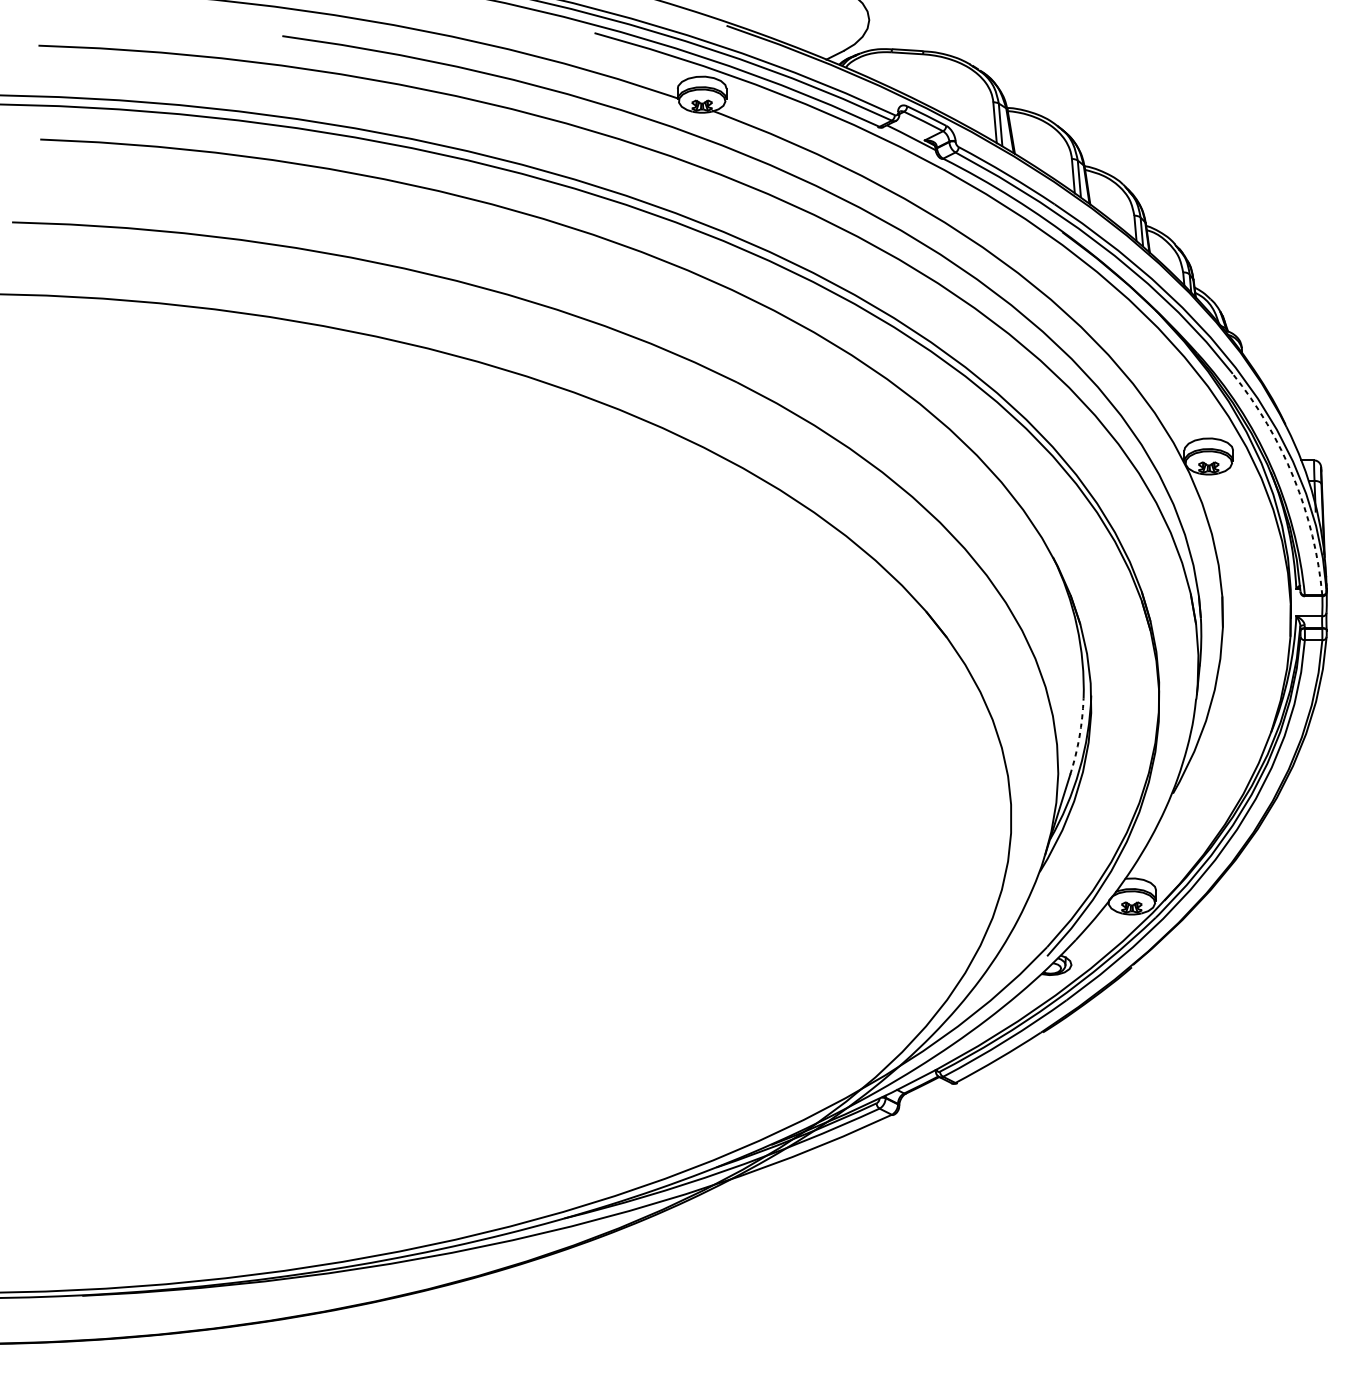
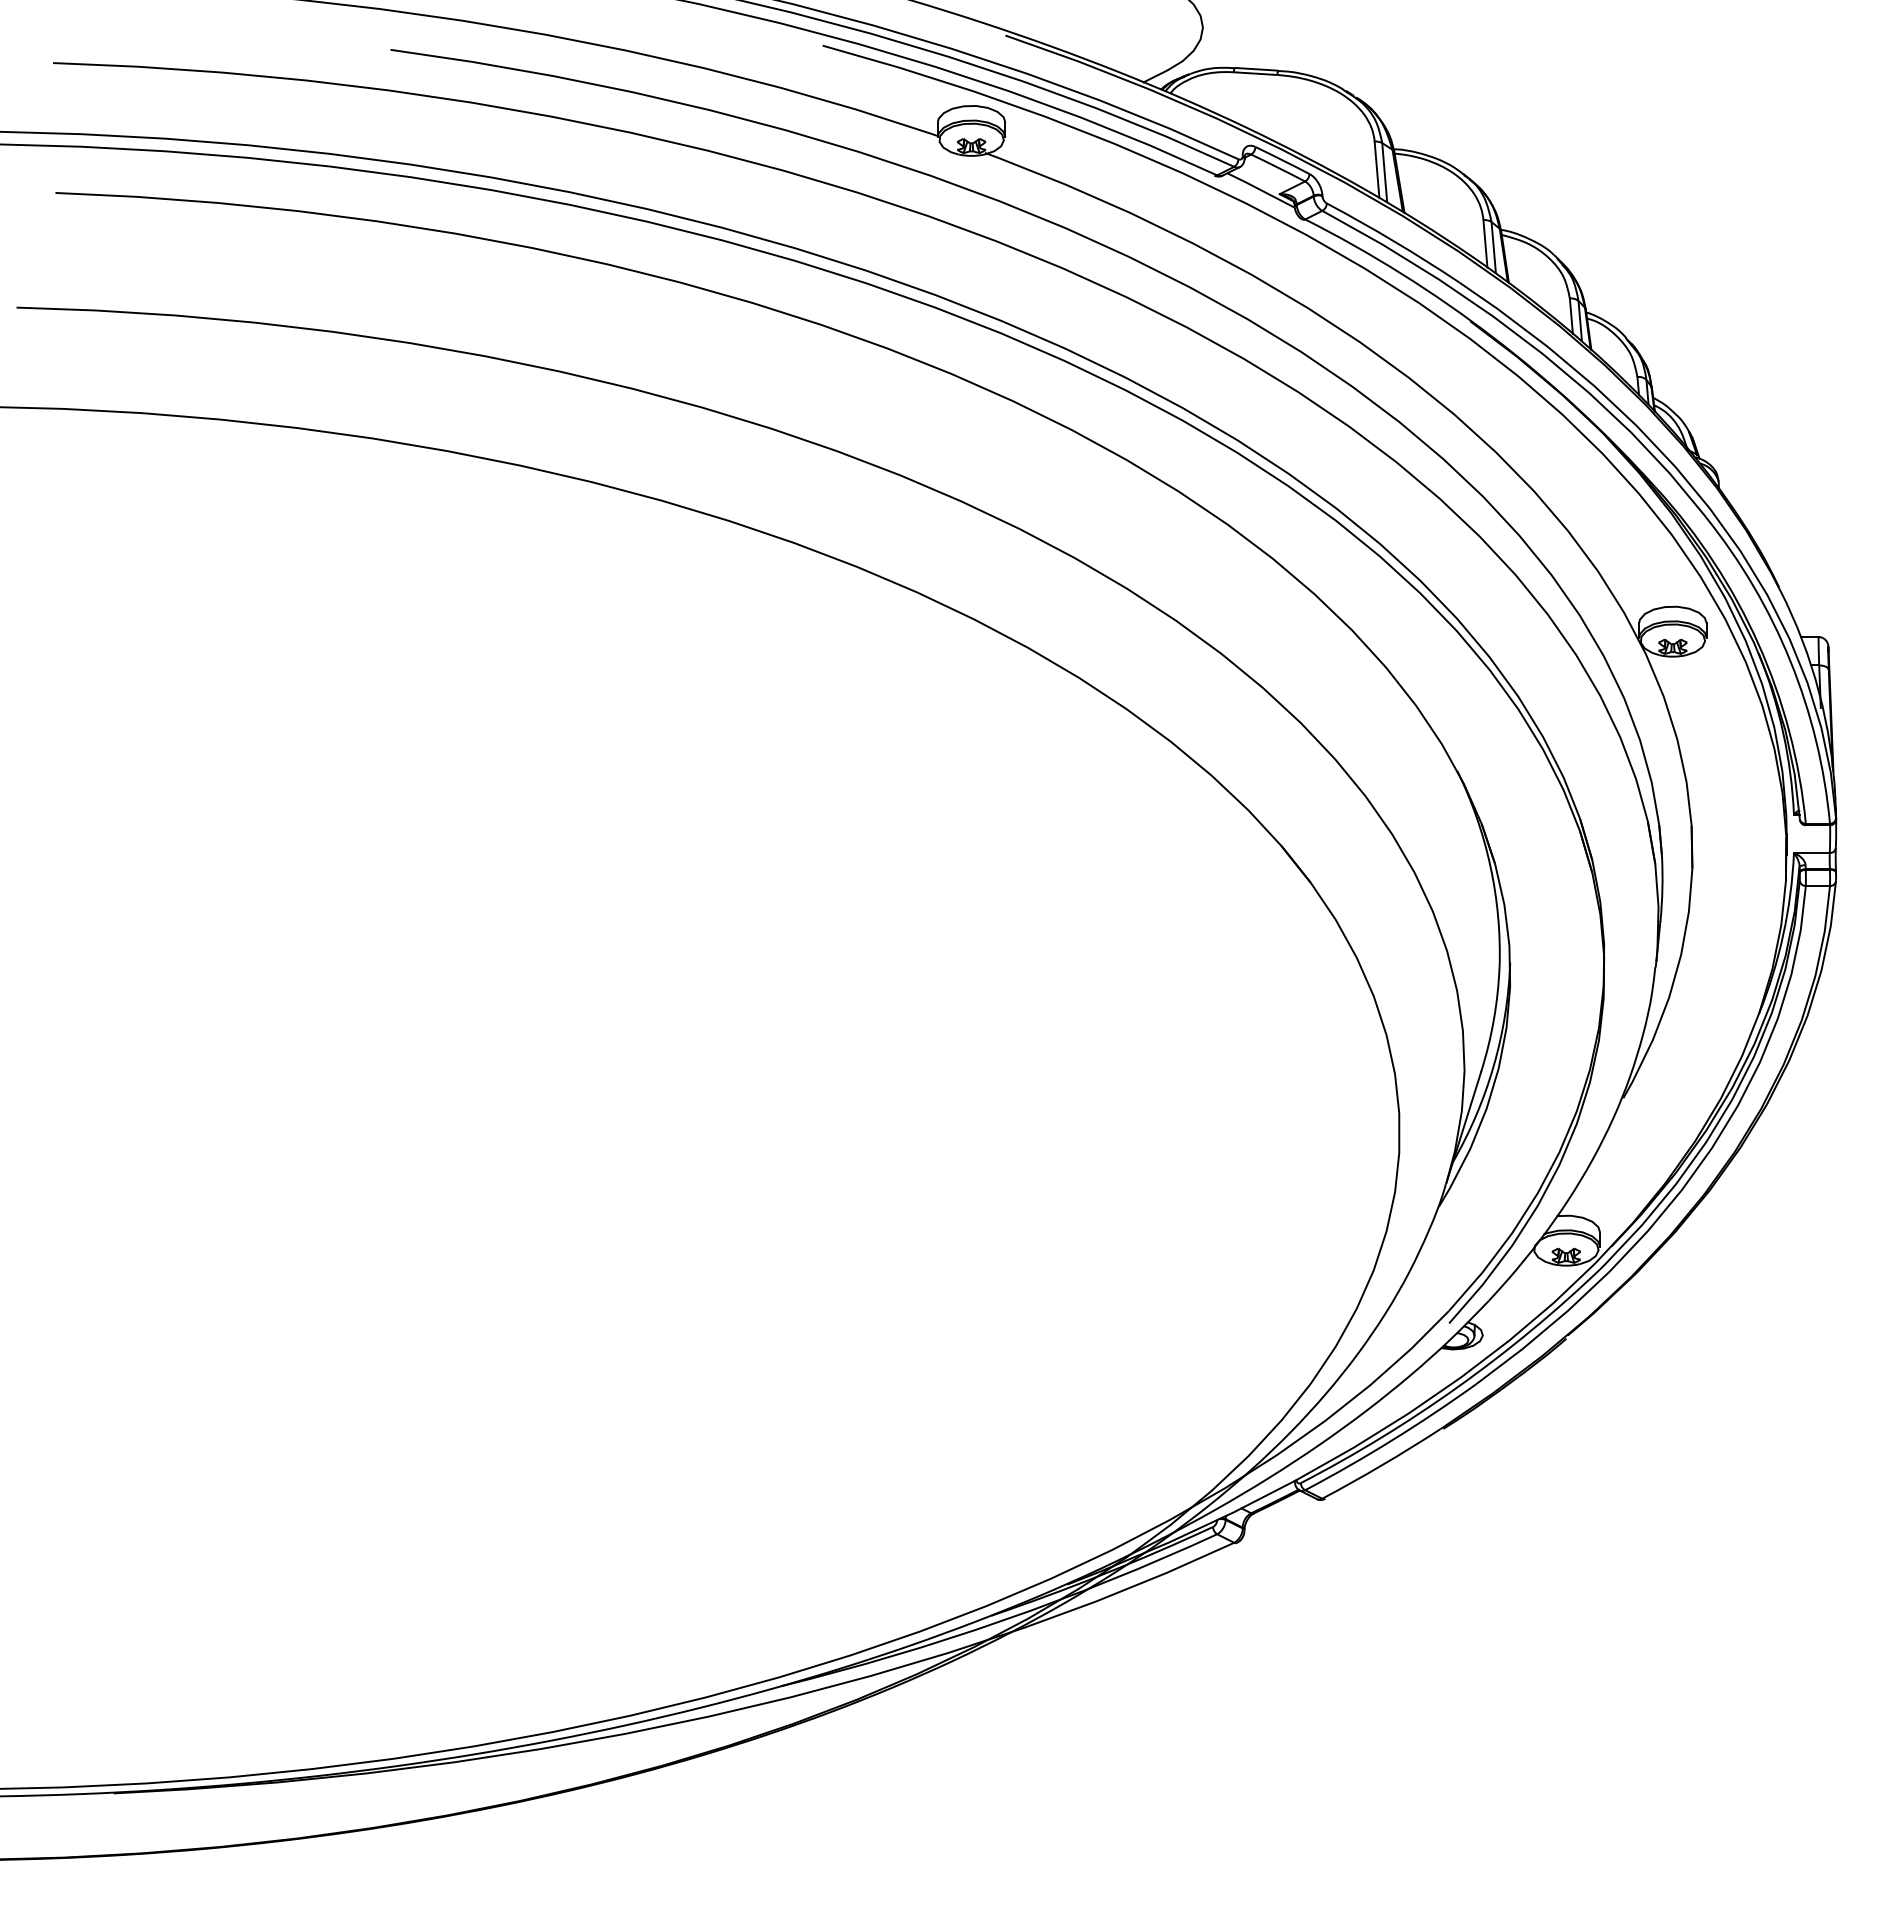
arc: (1293, 478) -> (1790, 661), dashed -> solid
arc: (1079, 737) -> (1493, 1020), dashed -> solid

